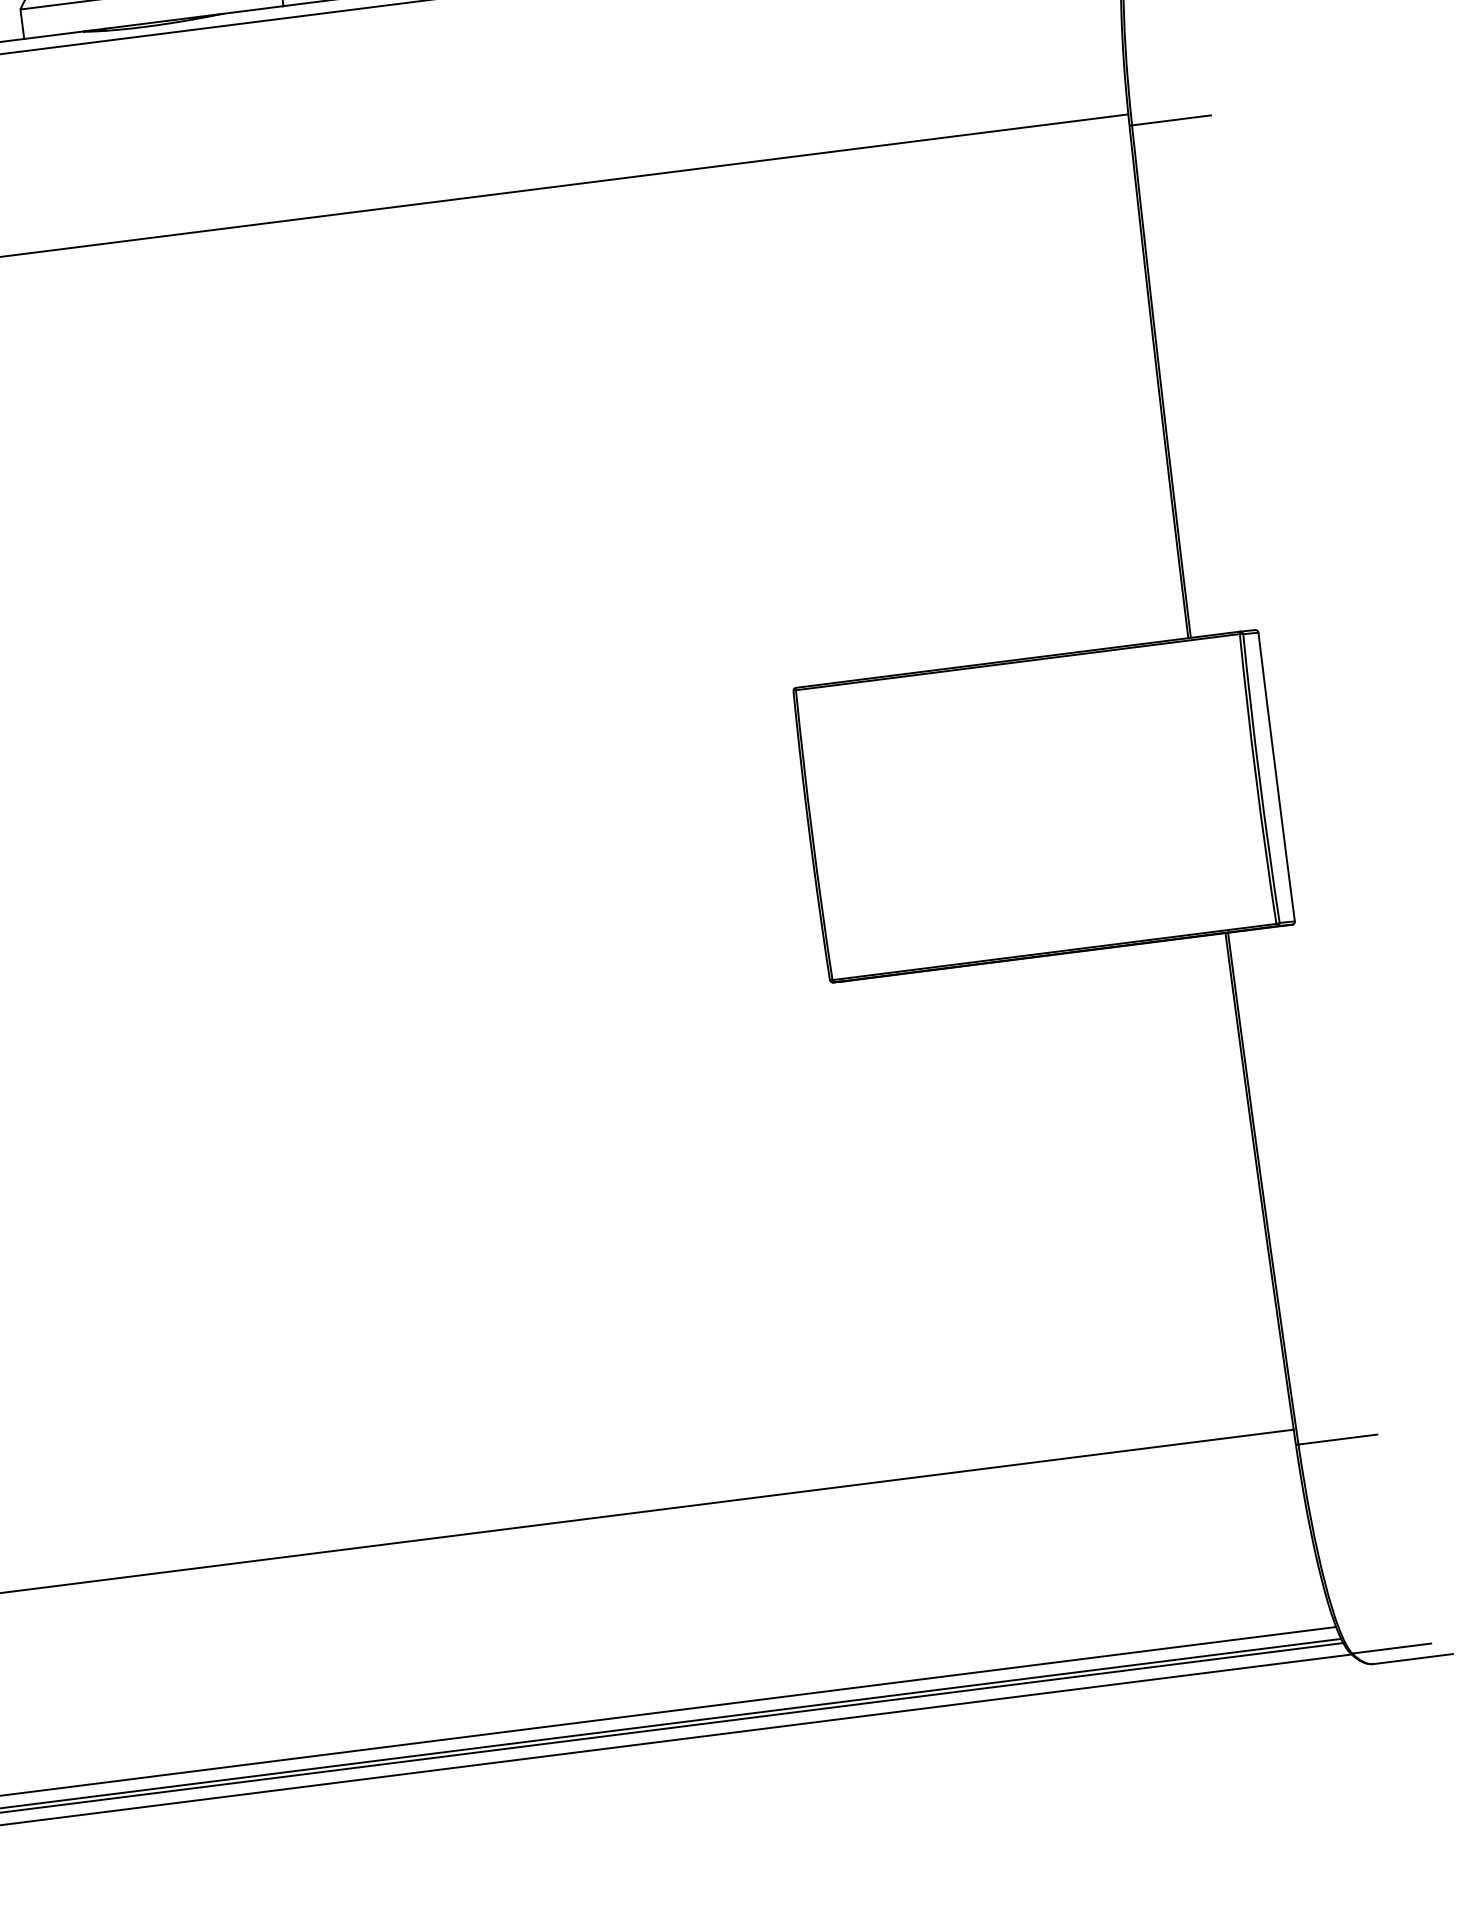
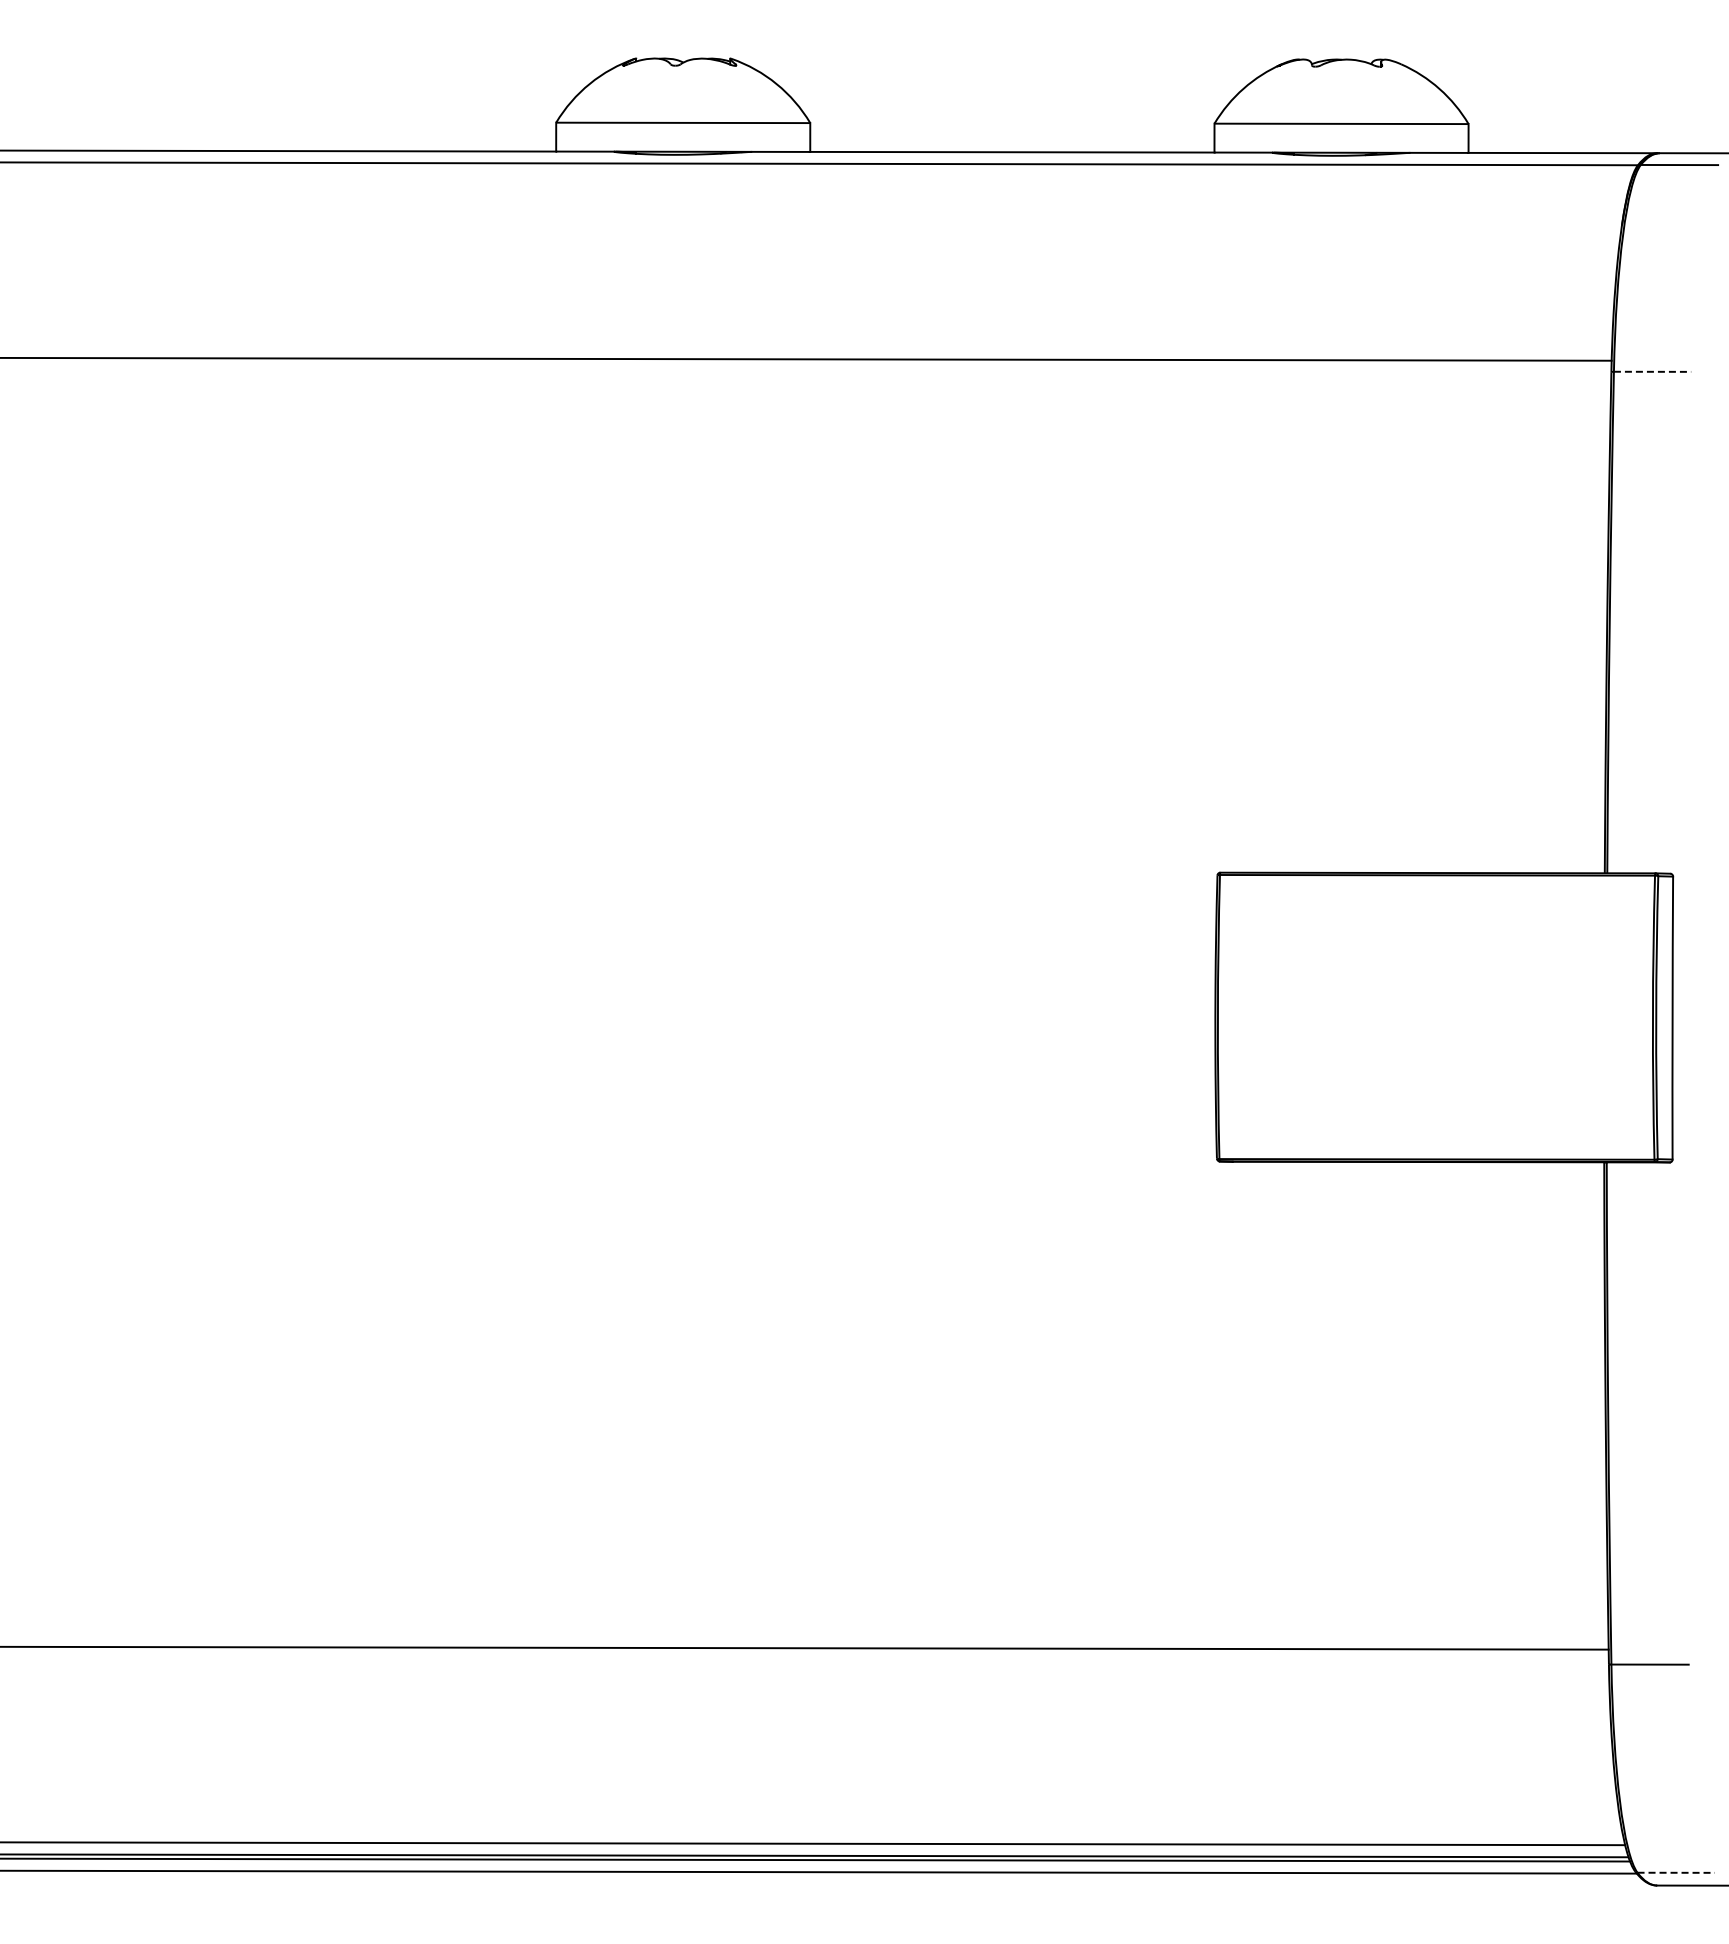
line: (1171, 120) -> (1652, 371), solid -> dashed
line: (1392, 1648) -> (1676, 1872), solid -> dashed

